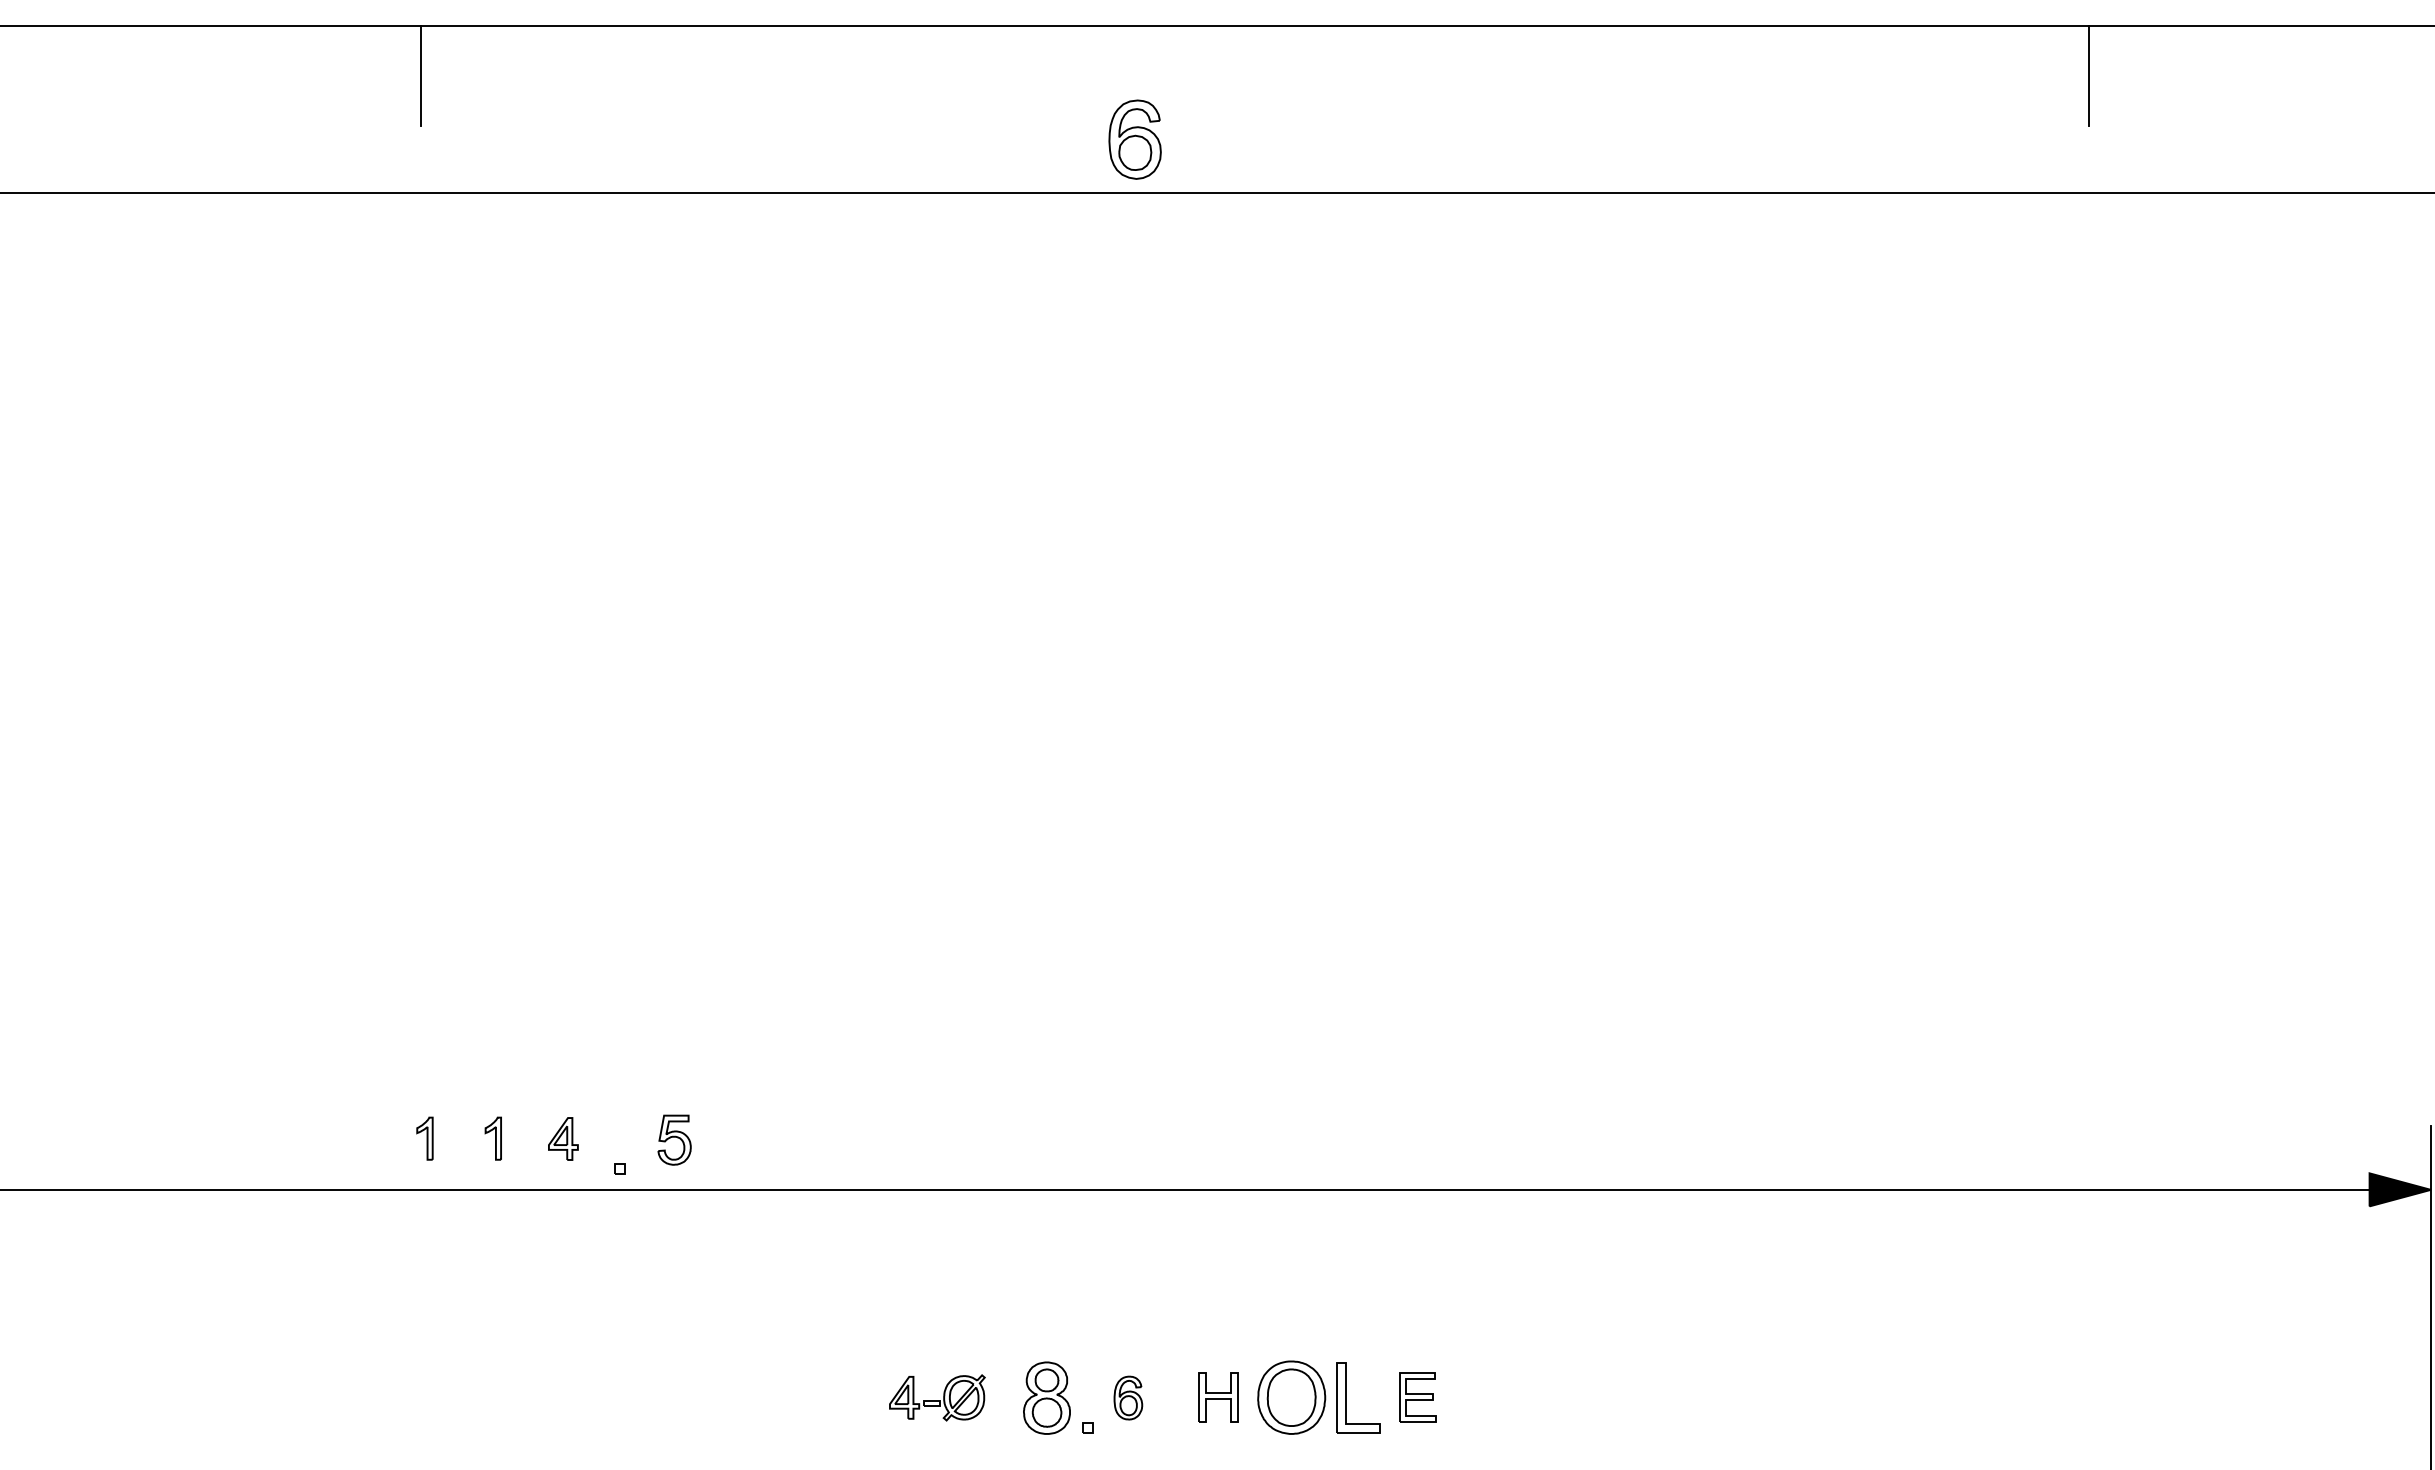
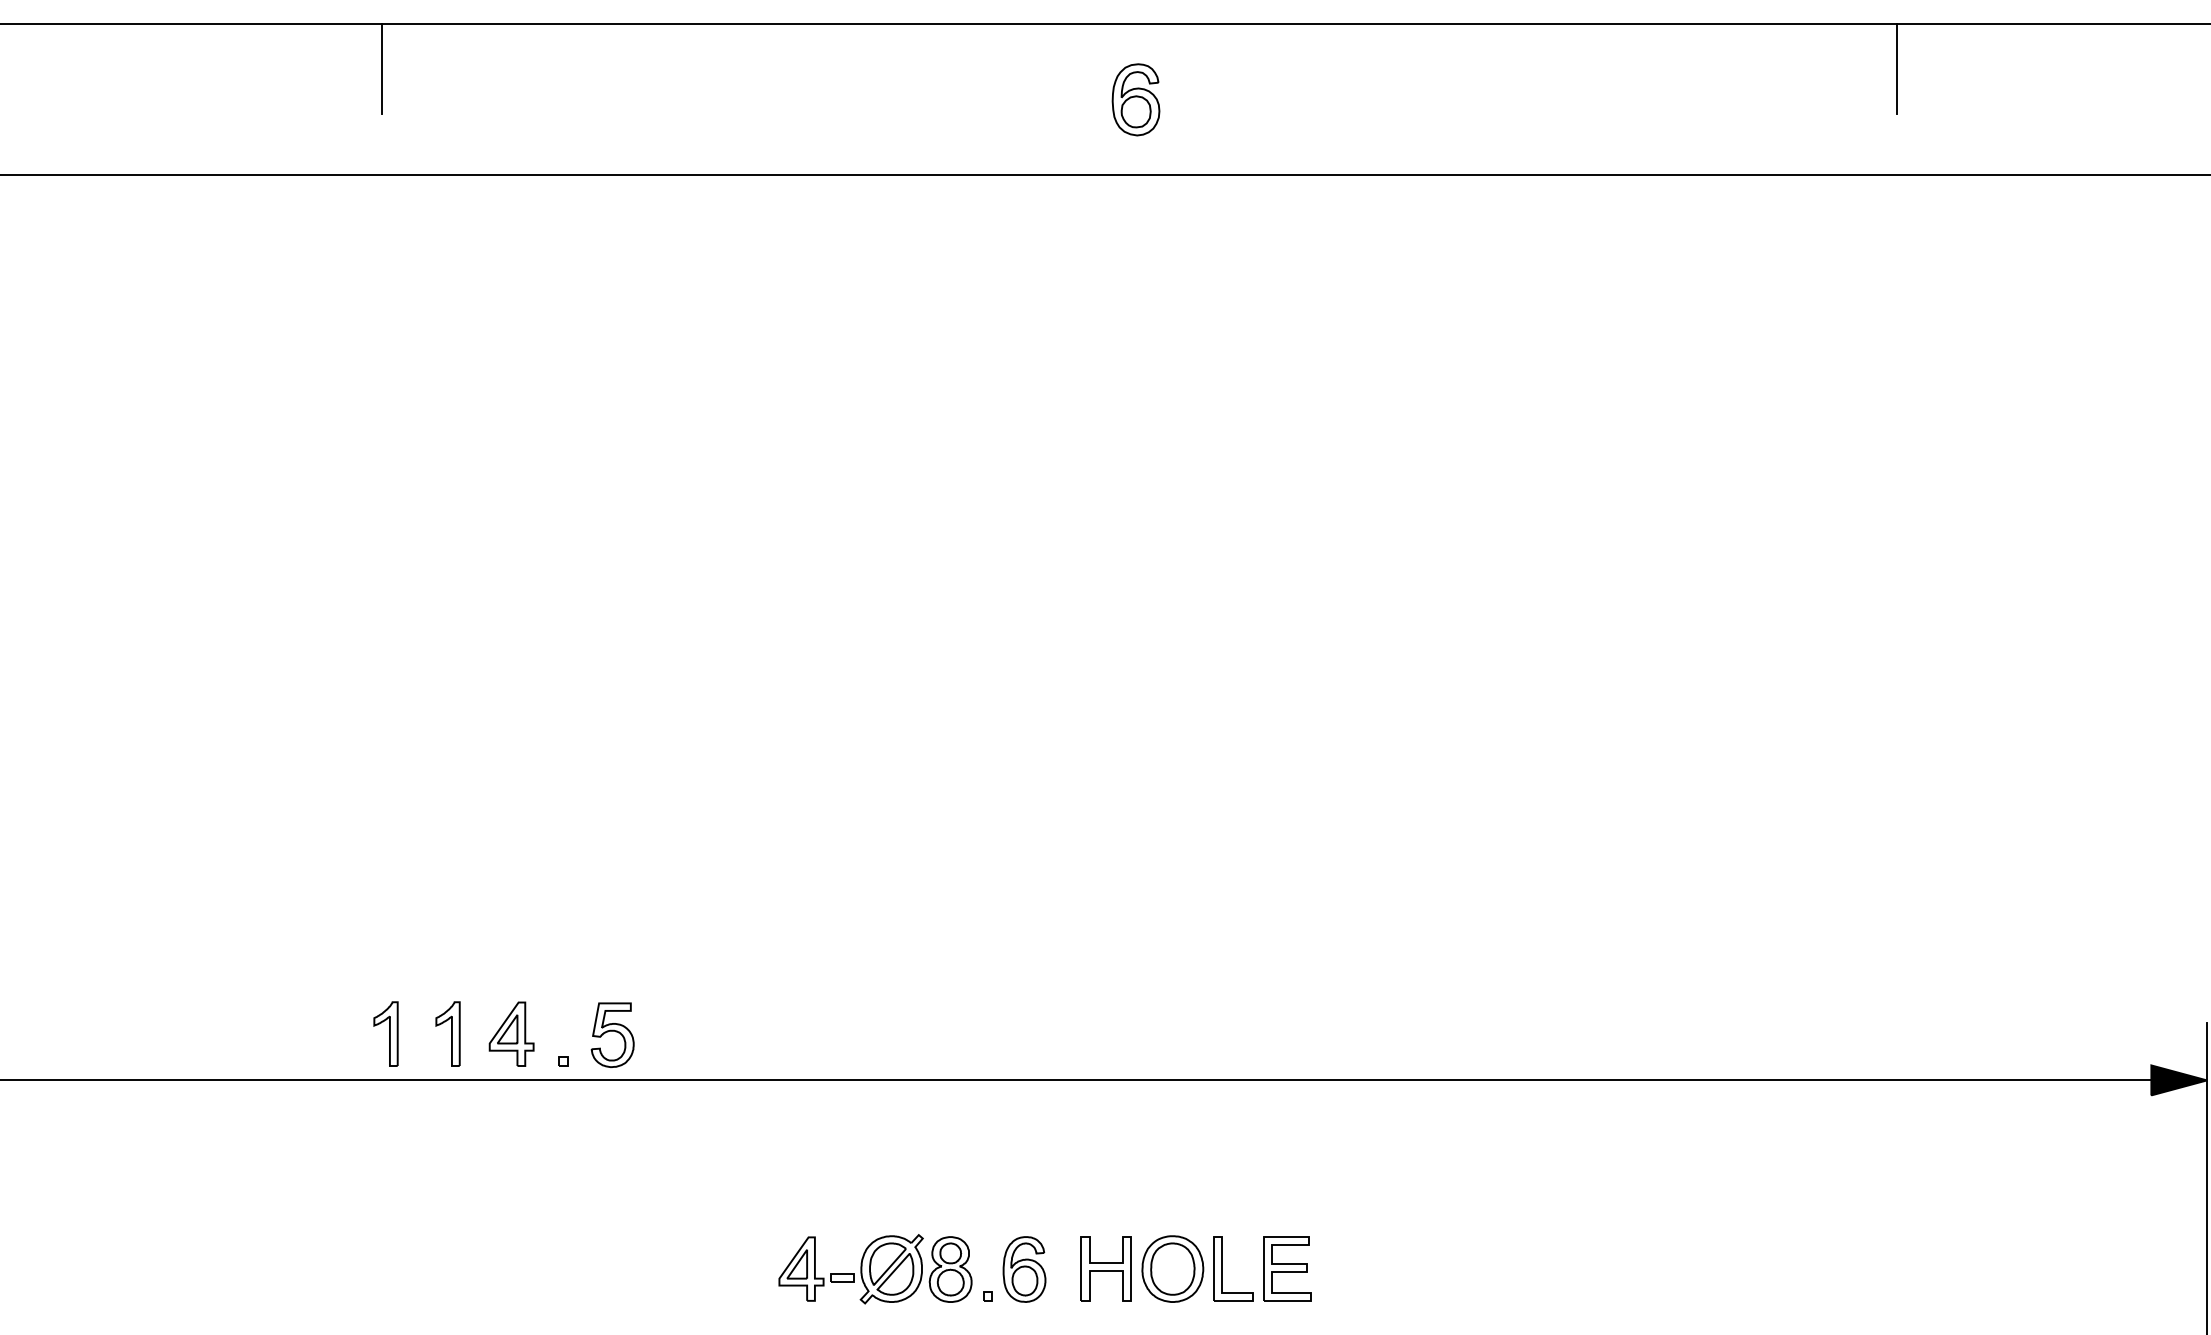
part: (1134, 139) -> (1135, 99), moved
part: (424, 1138) -> (385, 1033), size x1.67
part: (493, 1138) -> (448, 1033), size x1.67
part: (563, 1138) -> (511, 1033), size x1.67
part: (674, 1140) -> (612, 1035), size x1.43
part: (937, 1397) -> (851, 1268), size x1.67
part: (1128, 1397) -> (1024, 1268), size x1.67
part: (1218, 1397) -> (1106, 1268), size x1.43
part: (1417, 1397) -> (1287, 1268), size x1.43

